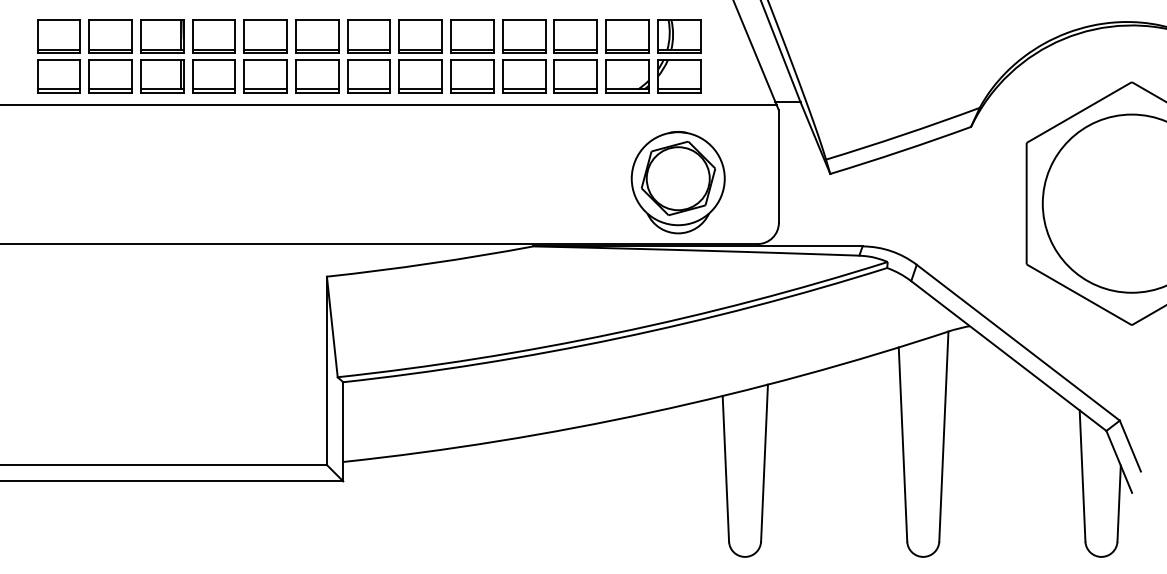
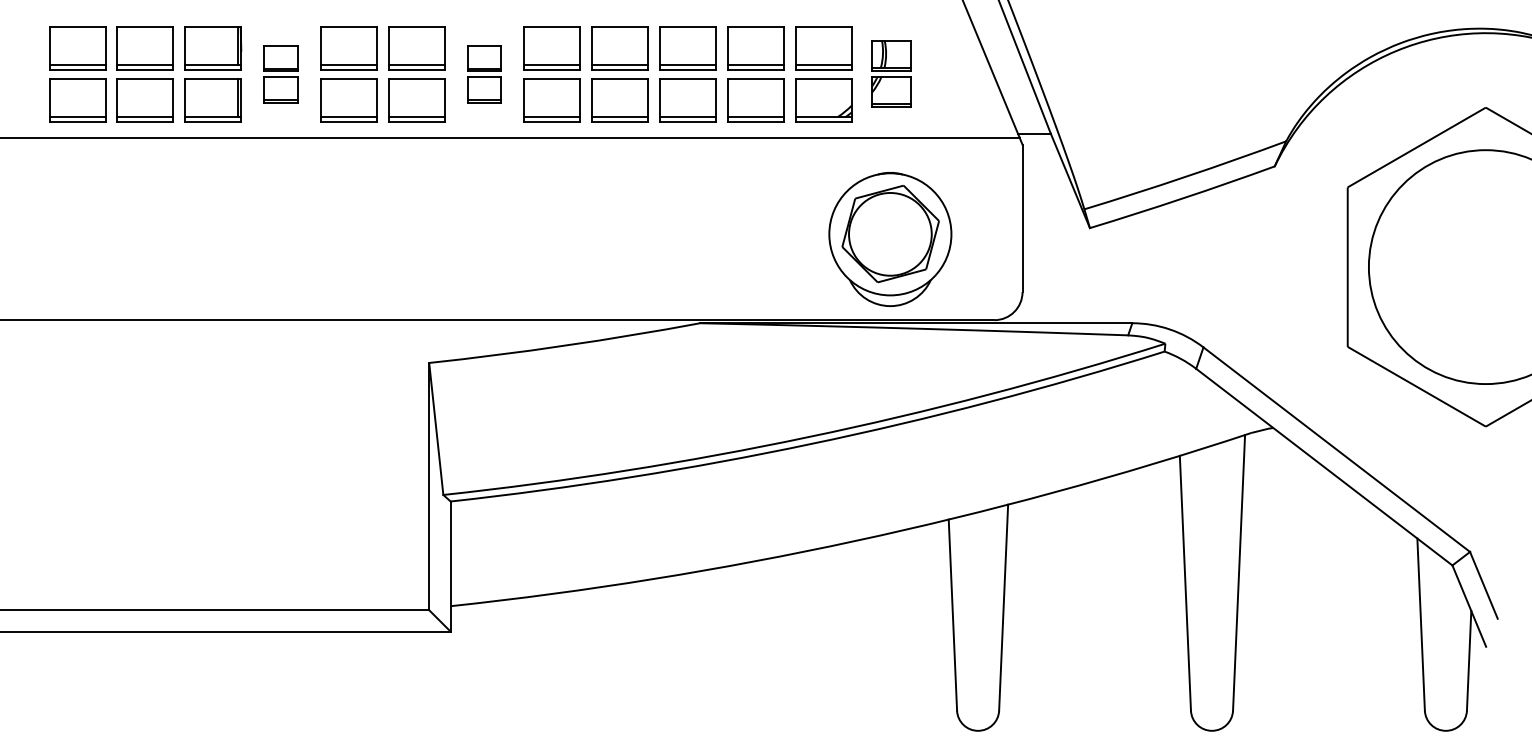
part: (213, 56) -> (280, 73), size x0.6
part: (368, 56) -> (483, 73), size x0.6
part: (679, 56) -> (892, 73), size x0.7

